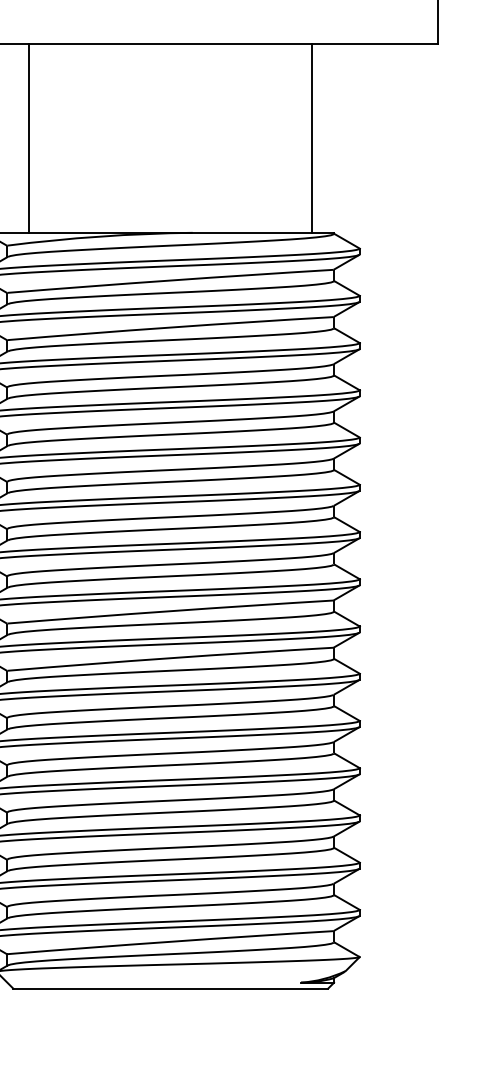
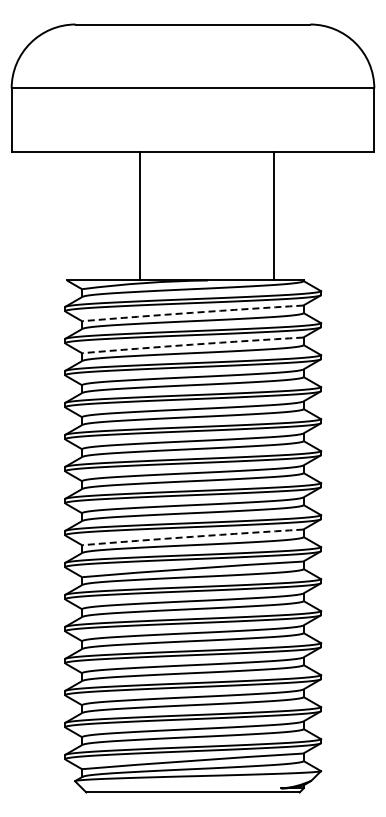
line: (29, 138) -> (140, 216), moved
line: (311, 138) -> (273, 216), moved
arc: (170, 280) -> (192, 312), solid -> dashed
arc: (170, 327) -> (192, 344), solid -> dashed
arc: (170, 610) -> (192, 536), solid -> dashed

